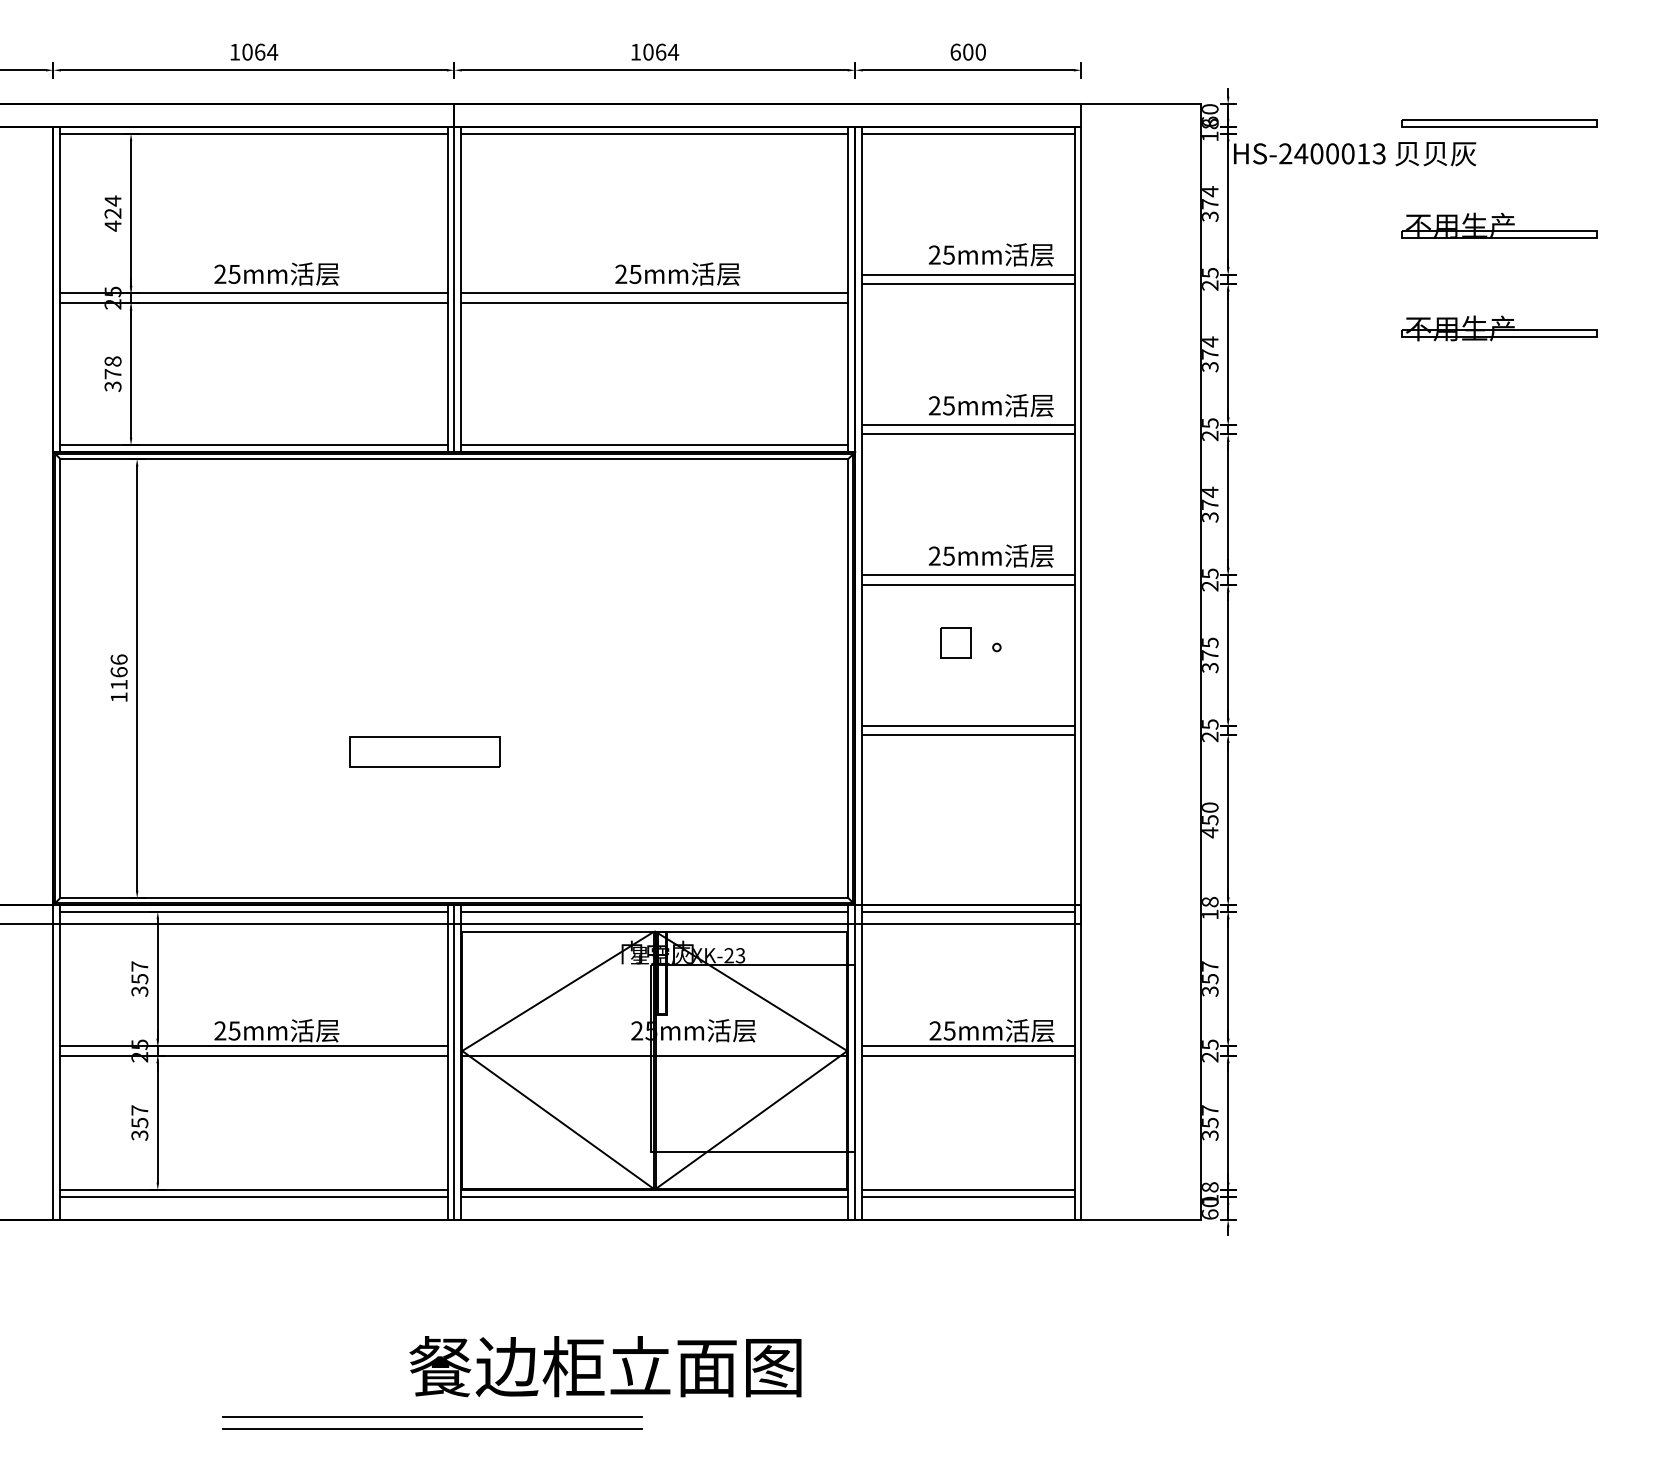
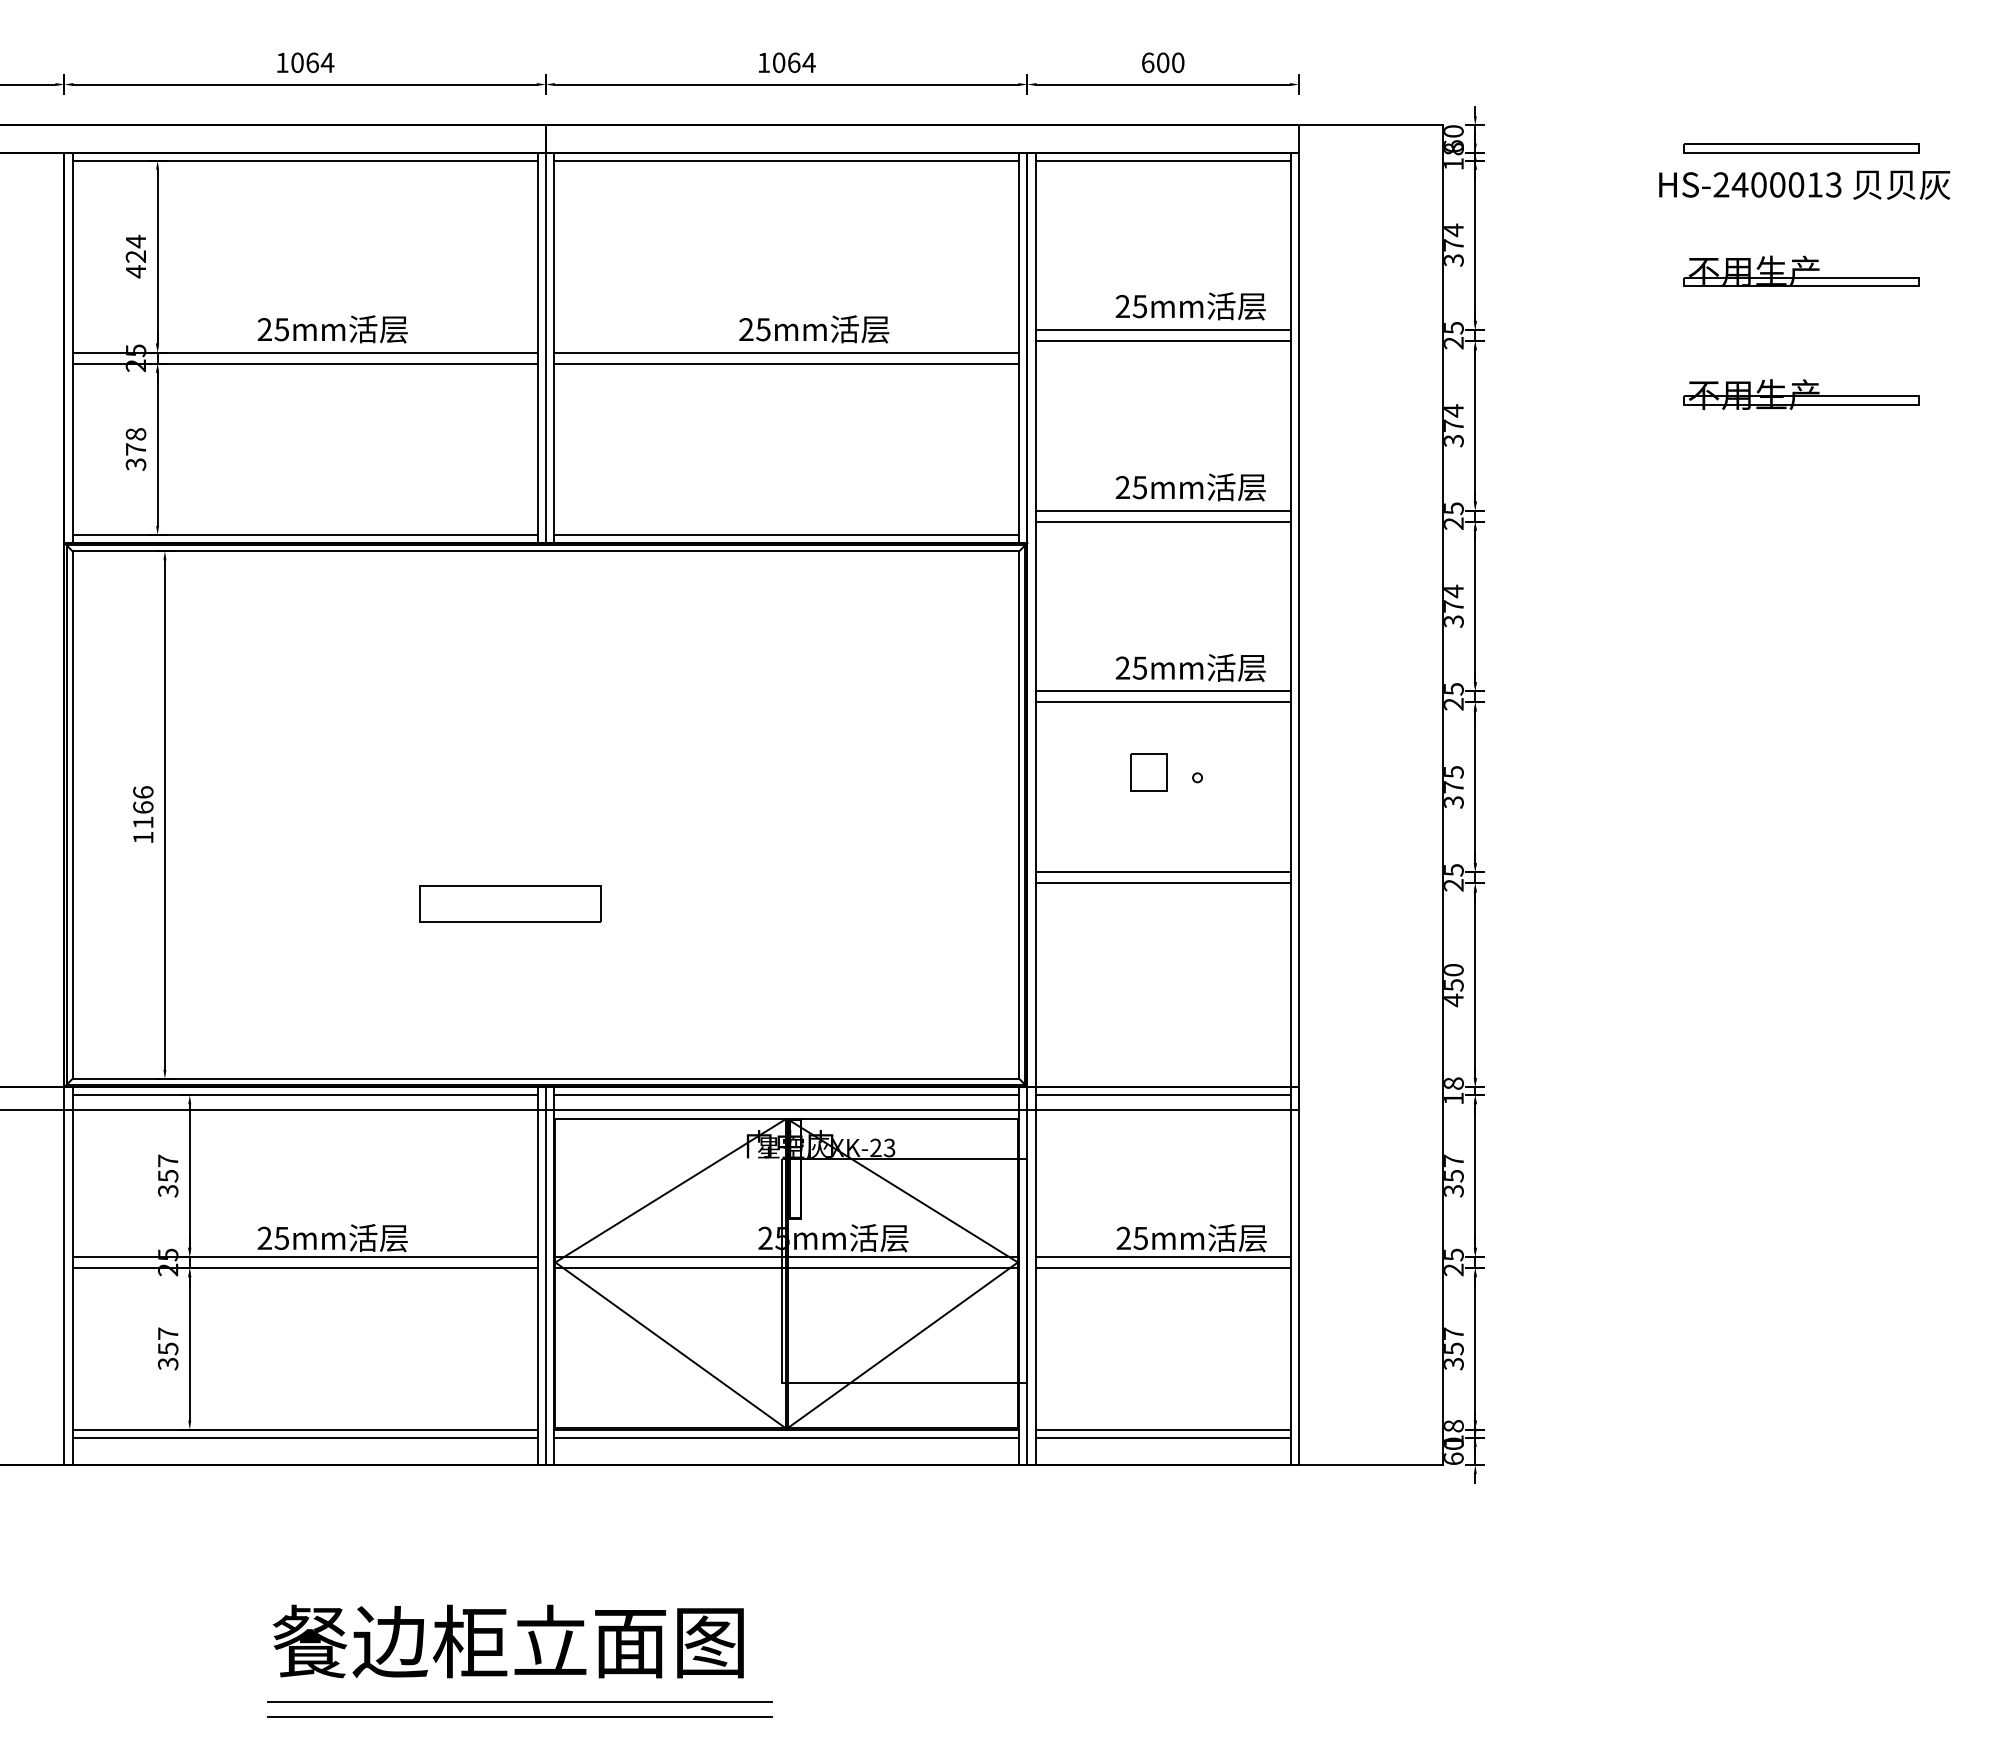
text: (1354, 153) -> (1804, 184), moved
line: (654, 1046) -> (786, 1256), added
text: (604, 1366) -> (507, 1641), moved

